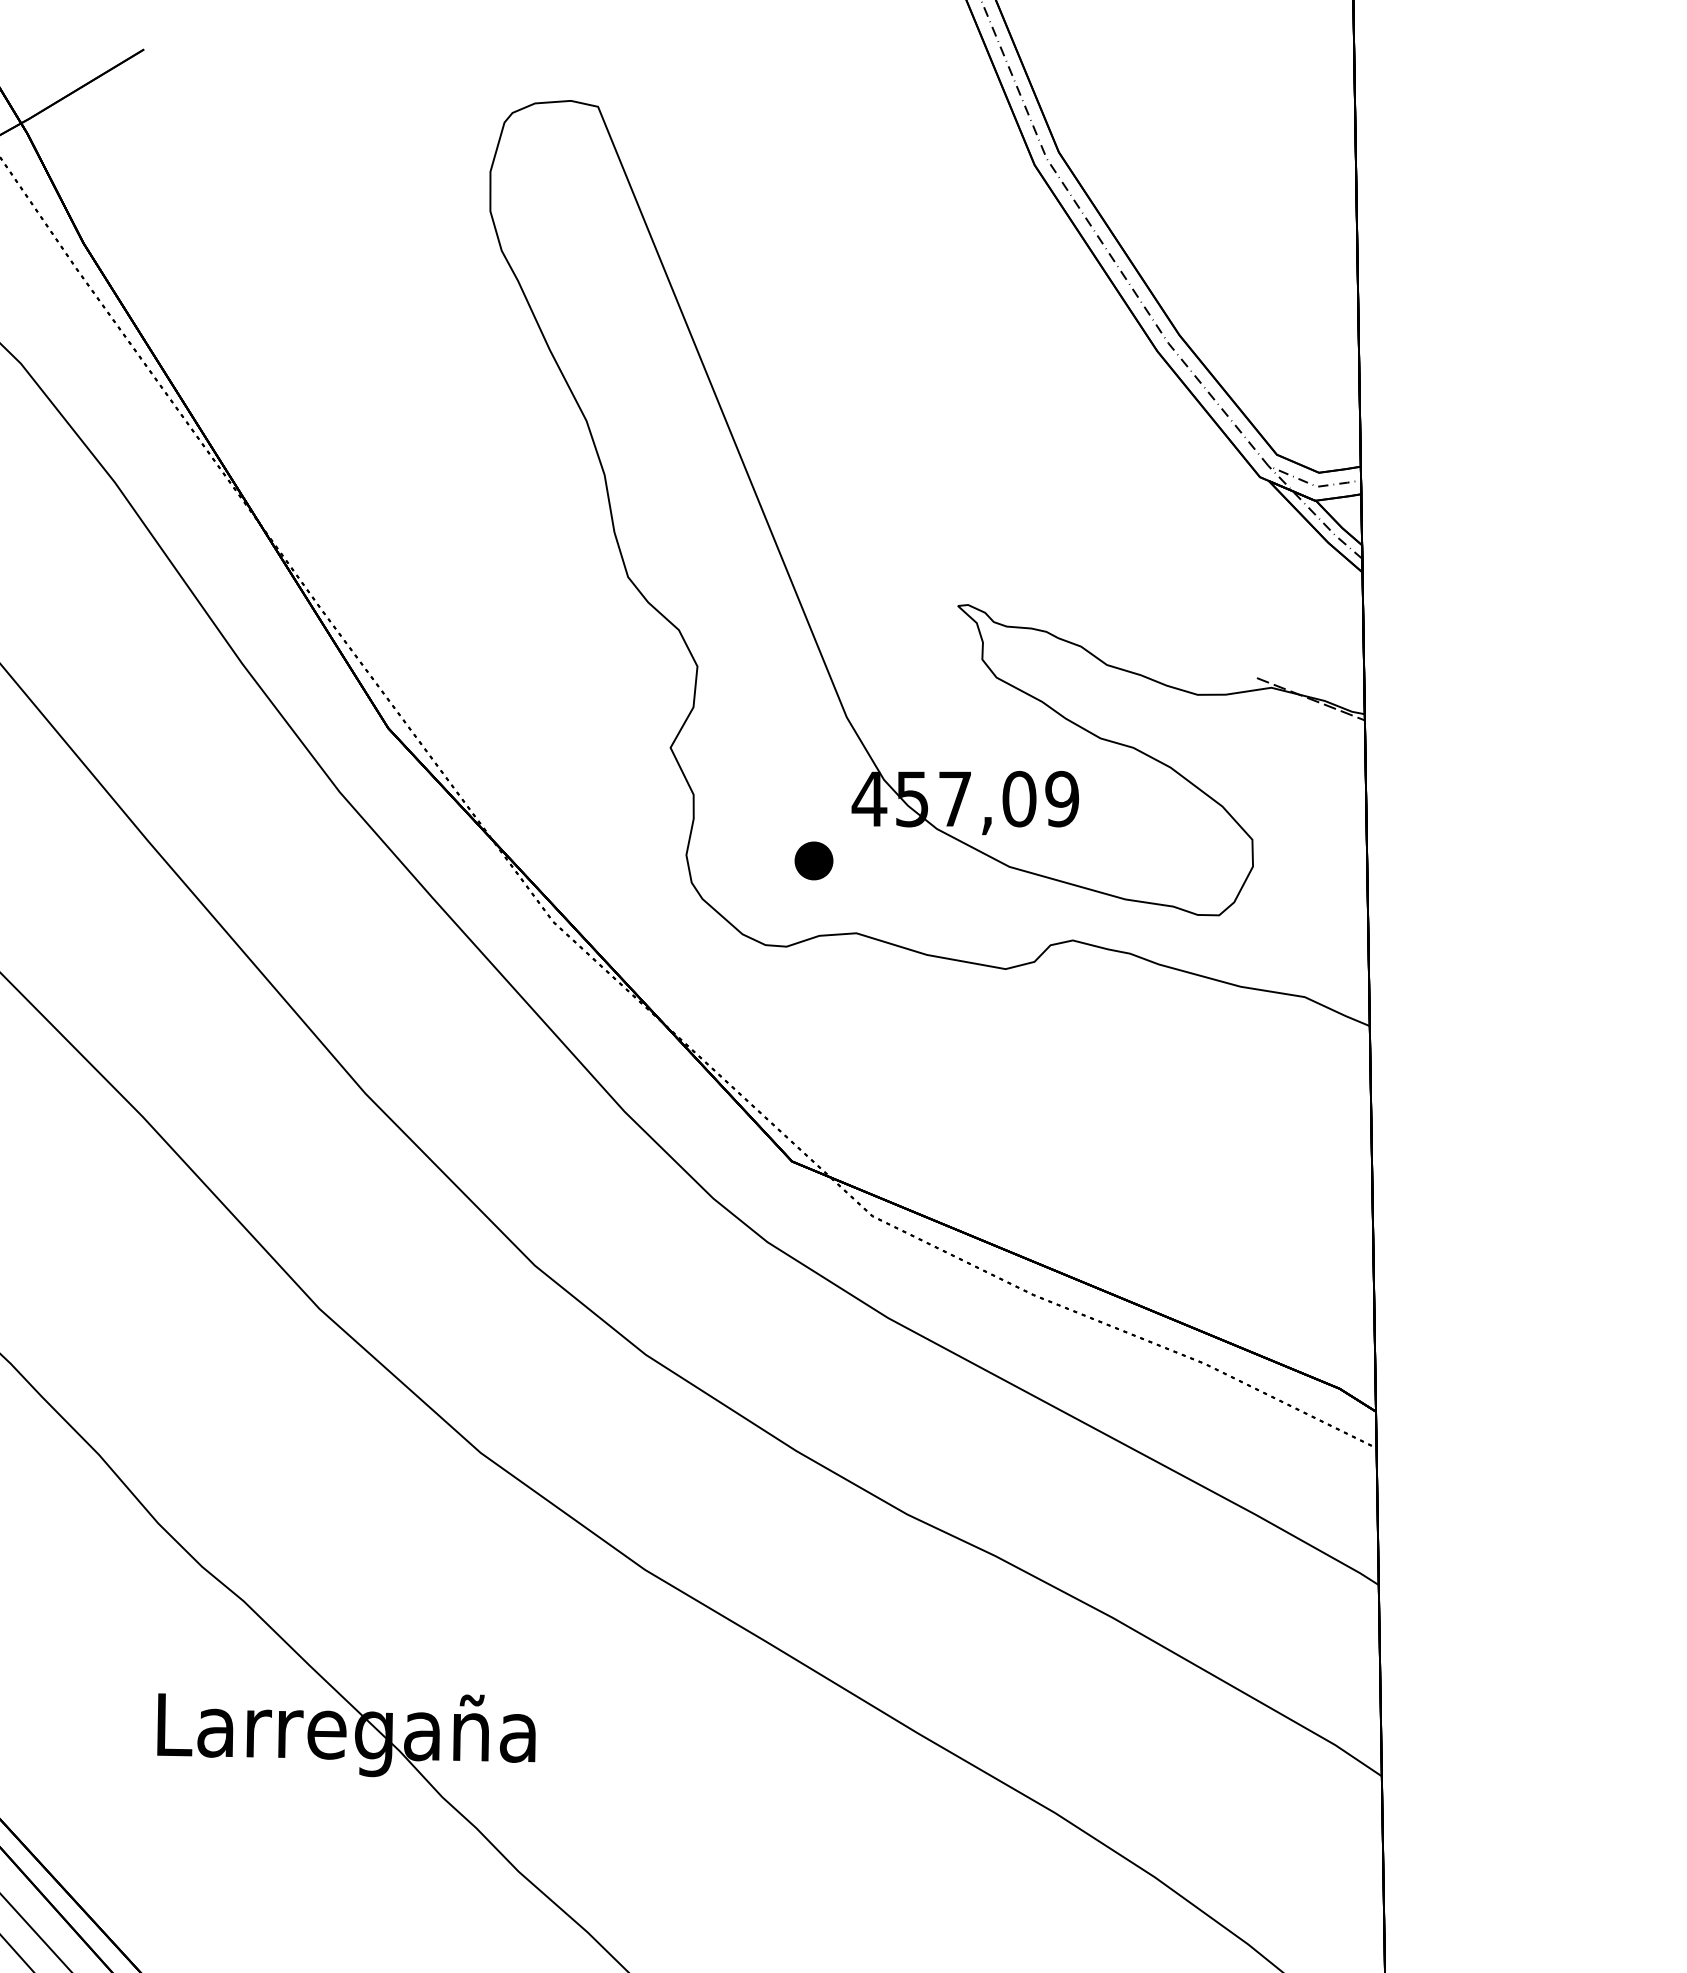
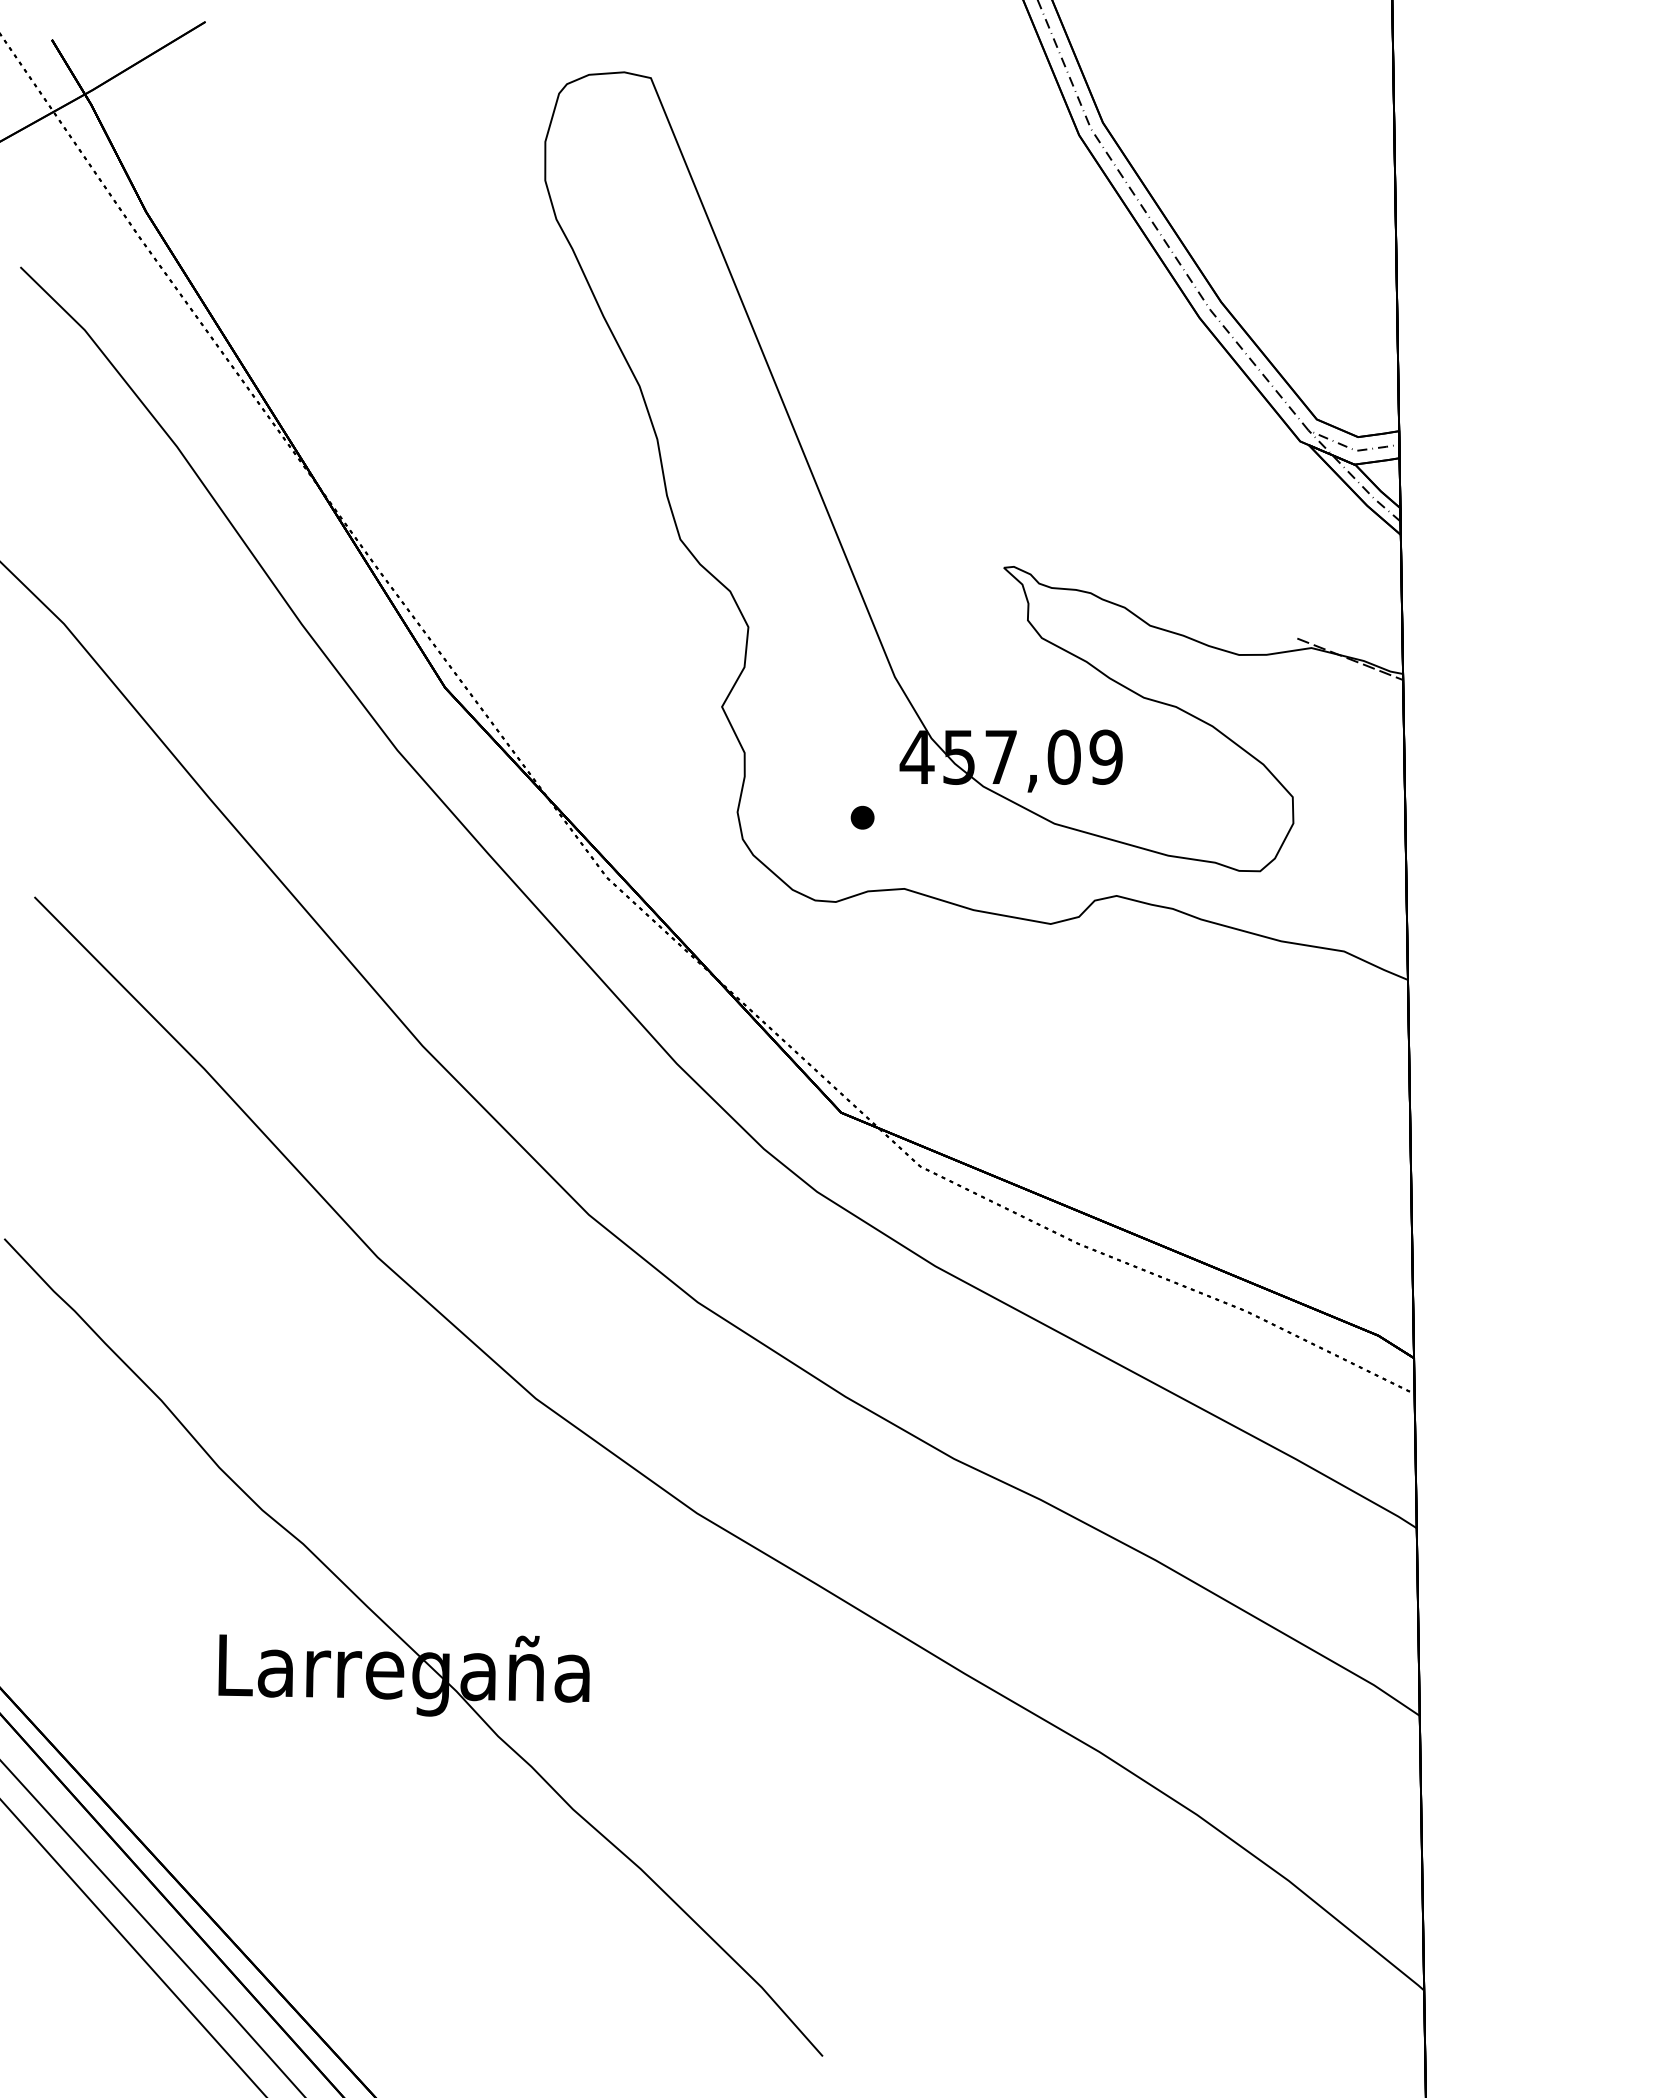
part: (813, 860) -> (862, 817), size x0.62

